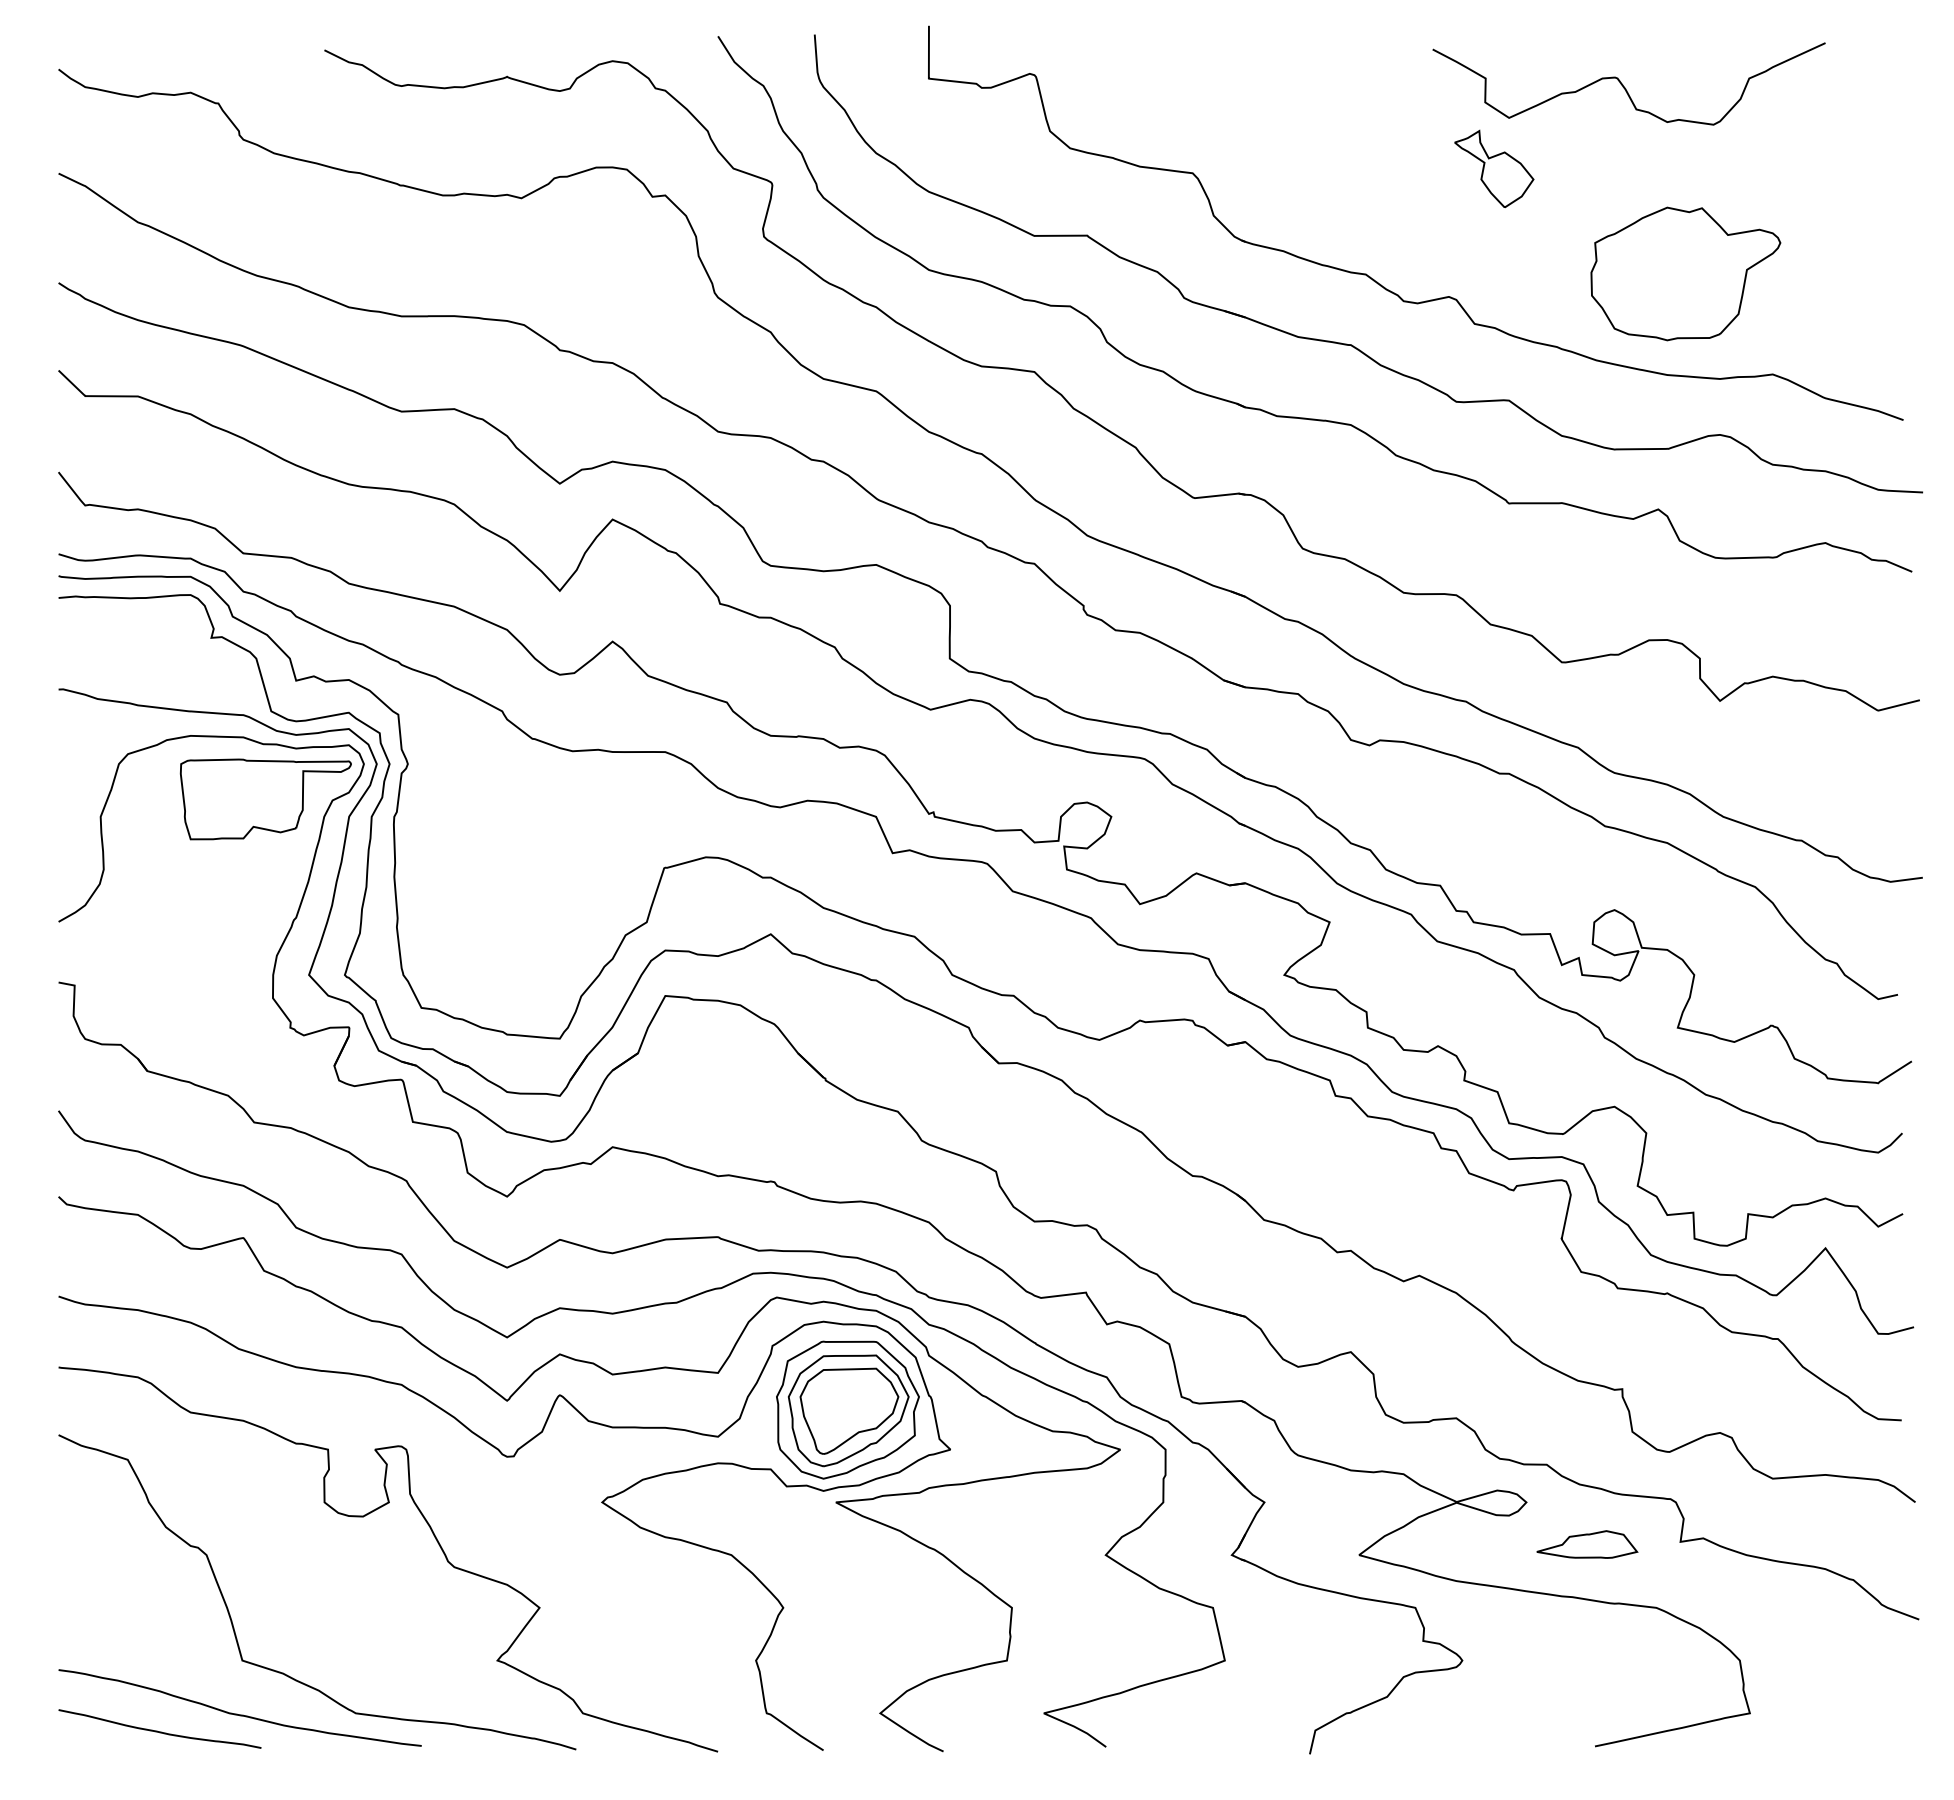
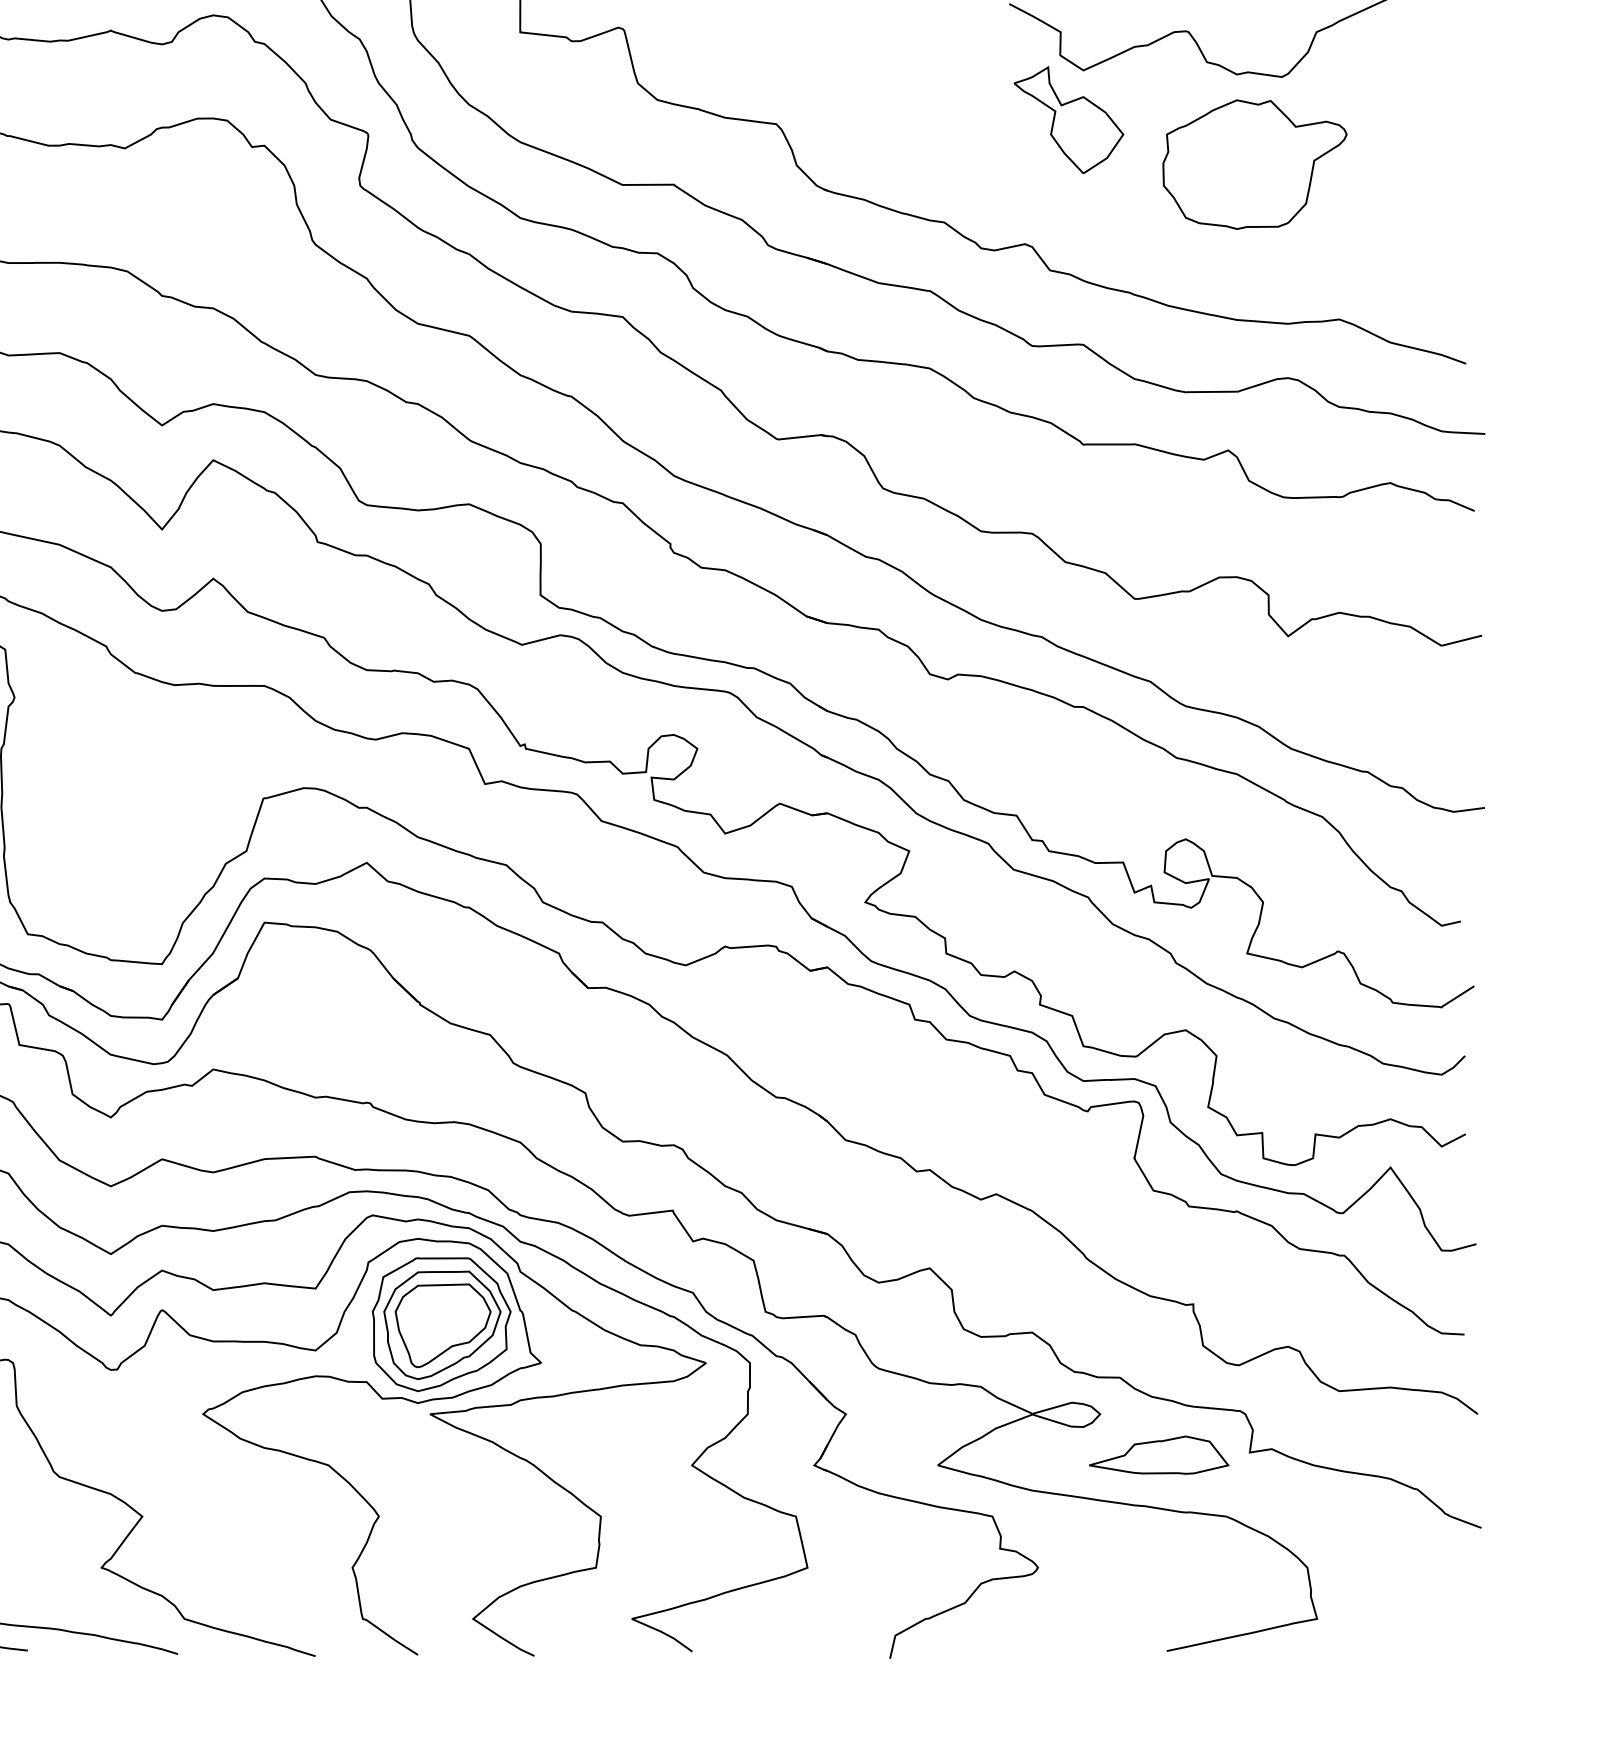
part: (1494, 168) -> (1069, 119), size x1.43
part: (1685, 273) -> (1254, 164), moved
part: (1587, 1544) -> (1159, 1455), size x1.43

